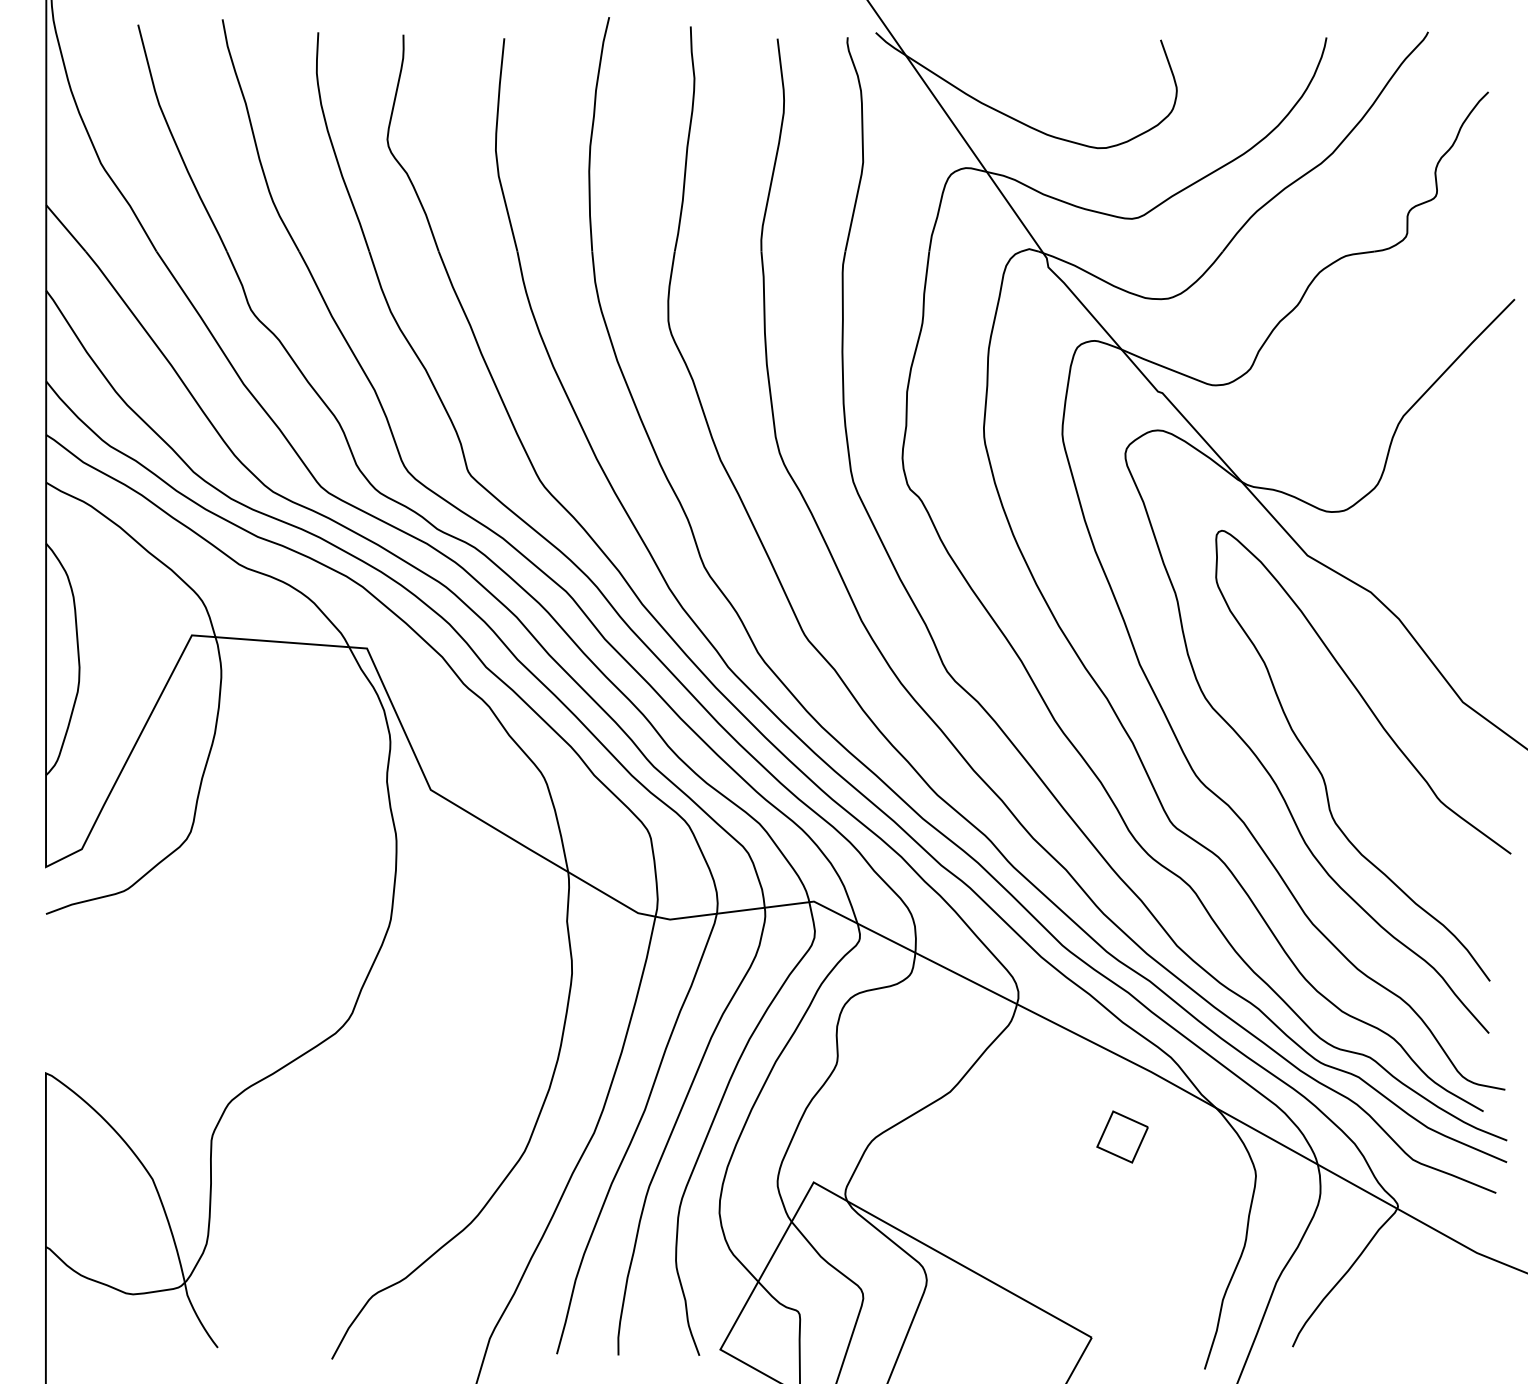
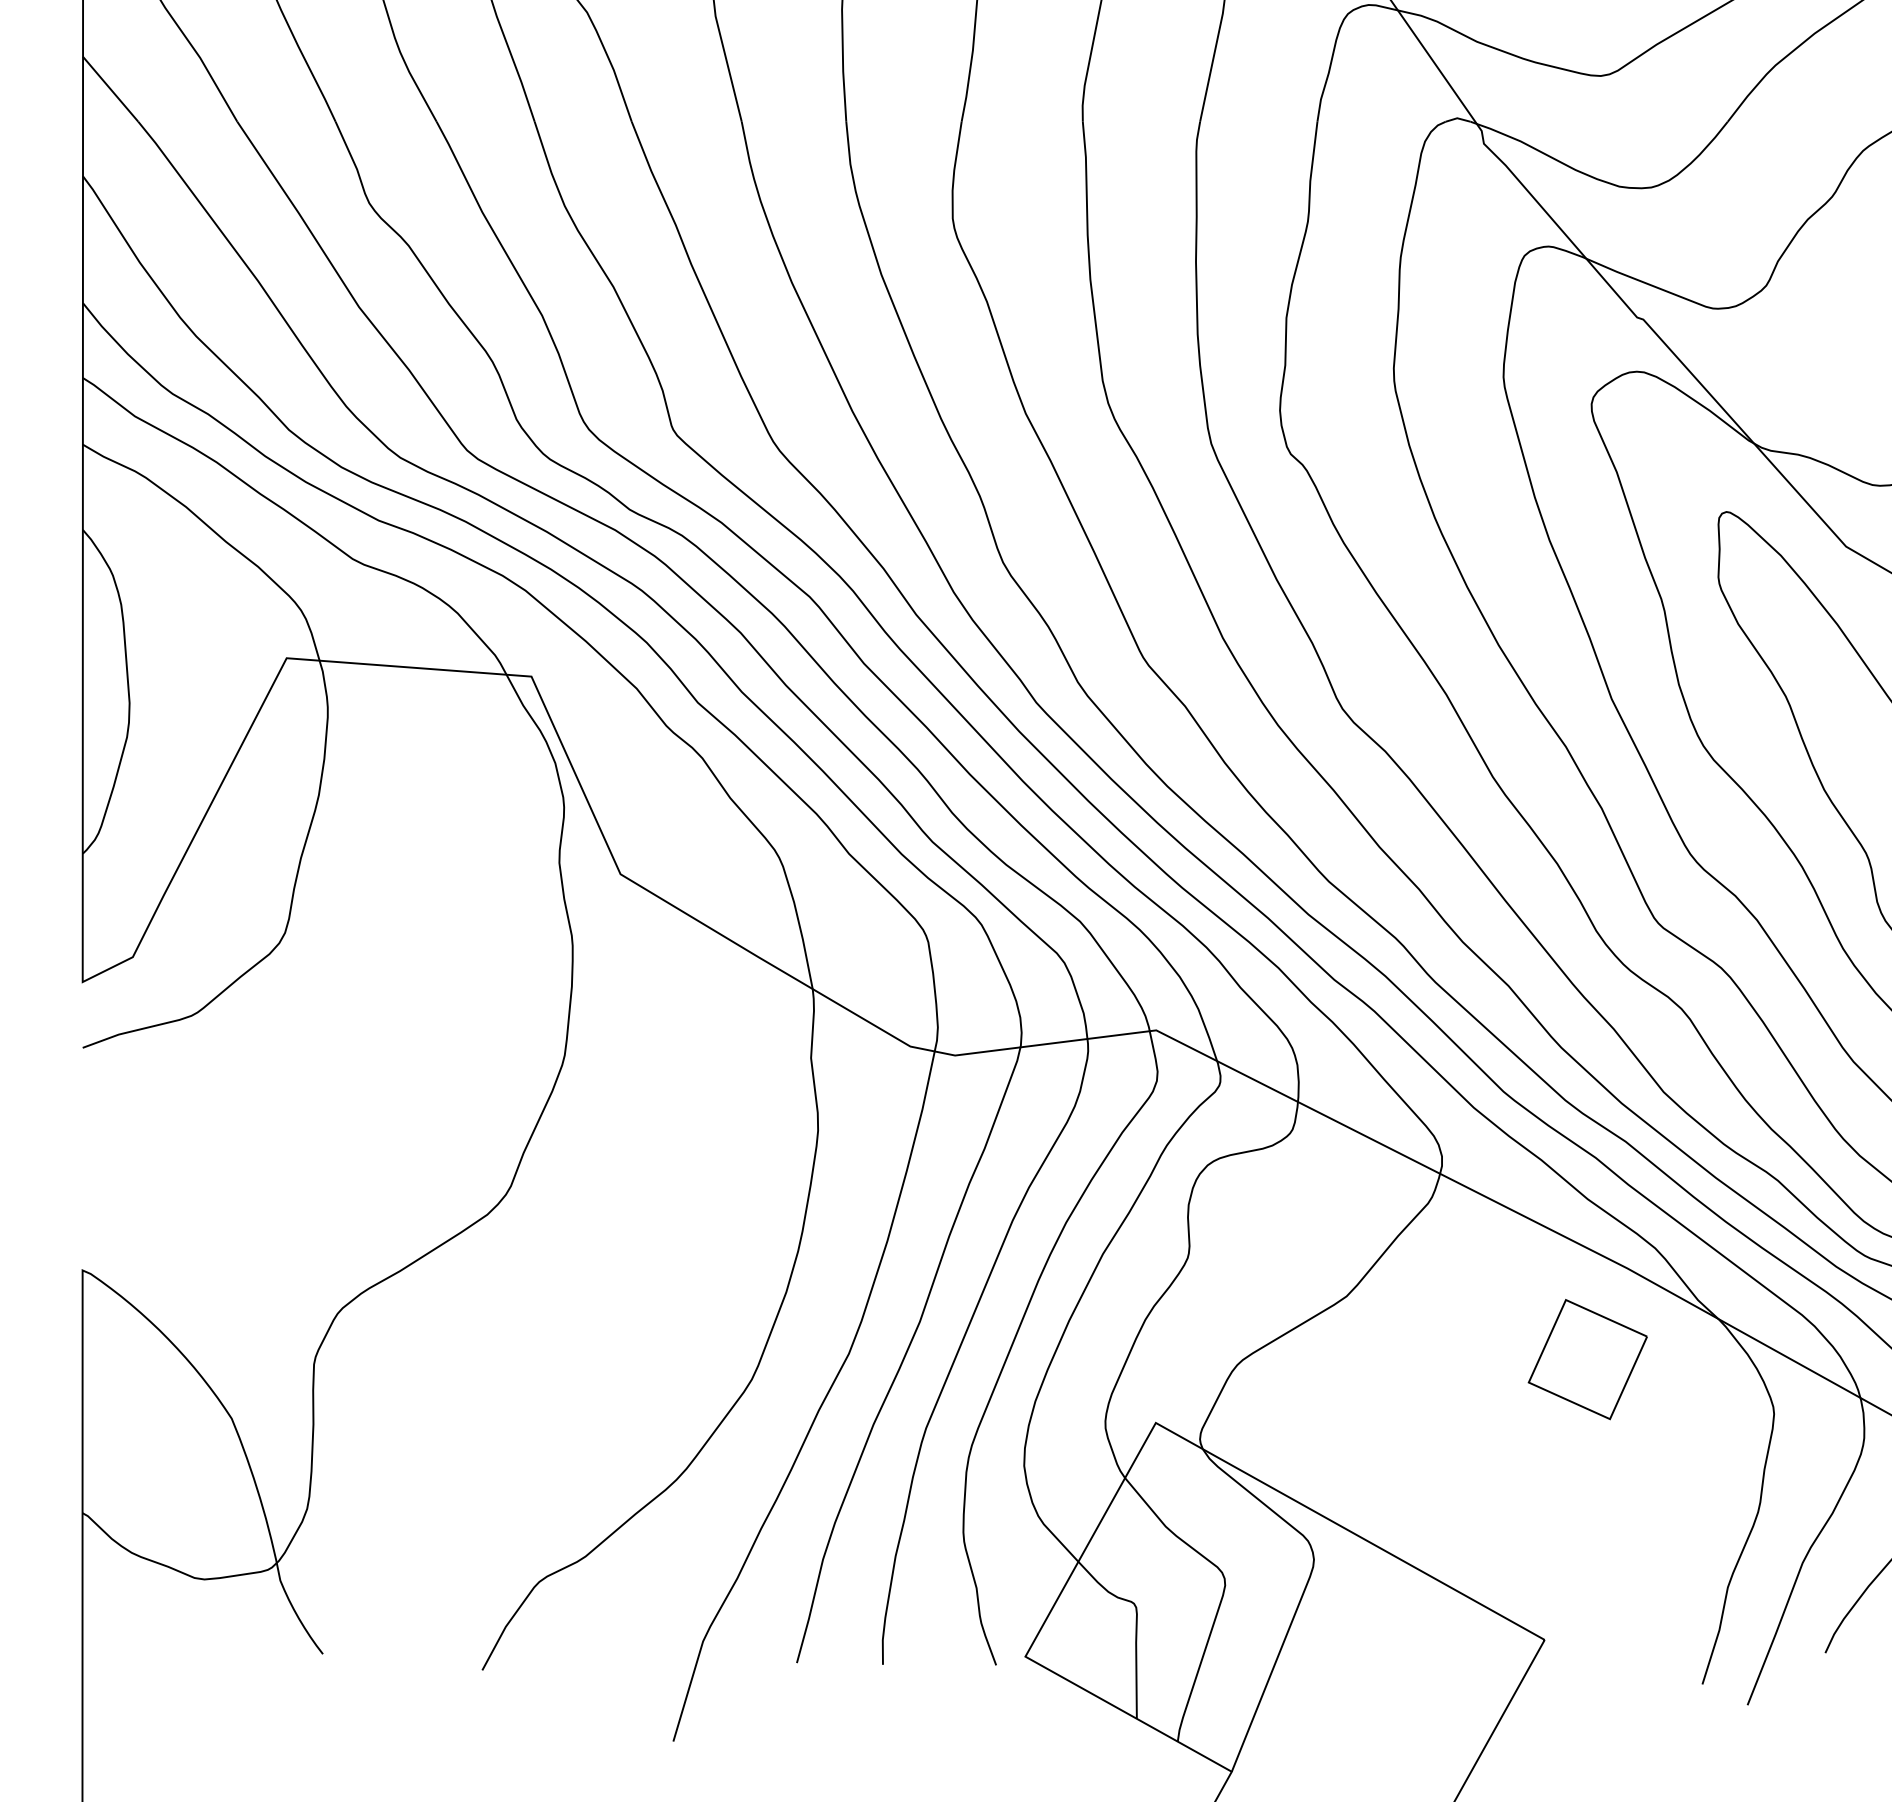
part: (1122, 1136) -> (1587, 1358), size x1.67

